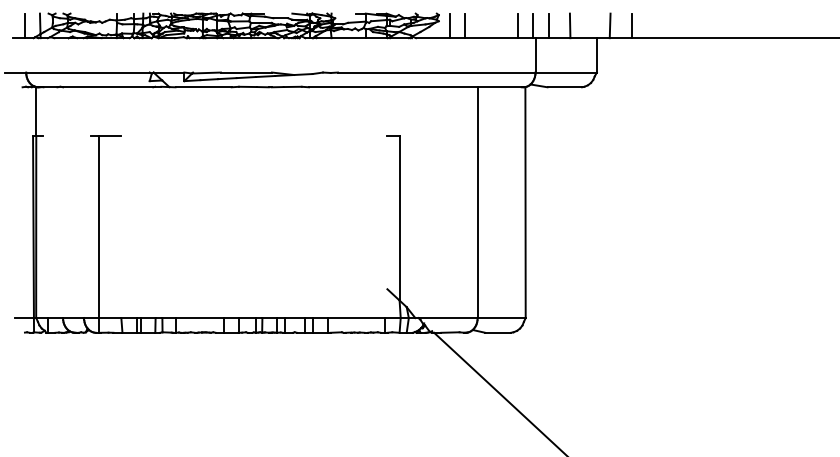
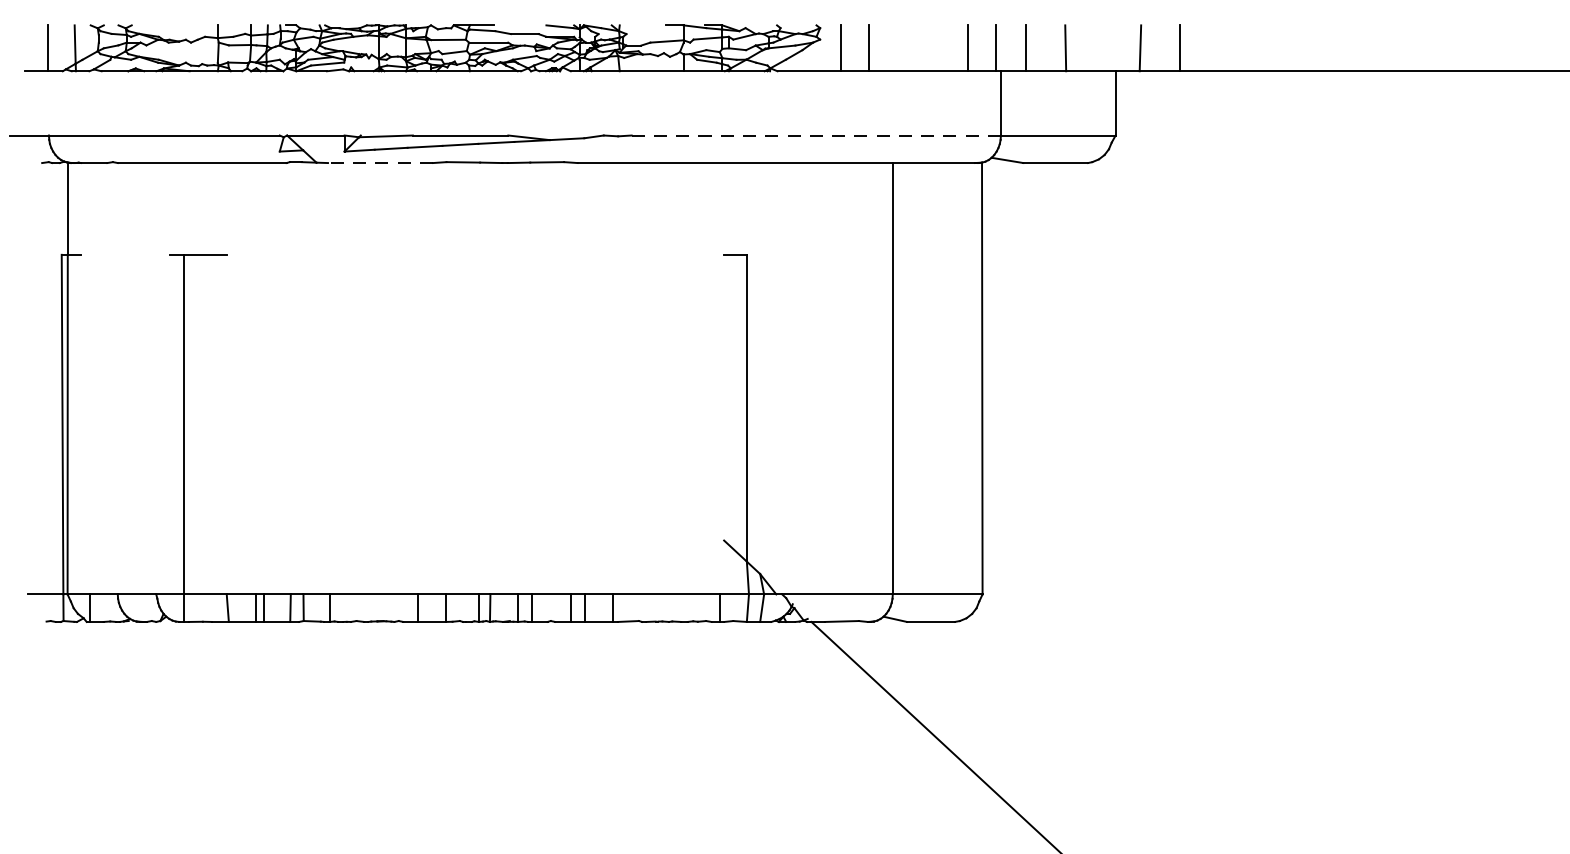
line: (436, 72) -> (815, 135), solid -> dashed
line: (203, 87) -> (380, 163), solid -> dashed

